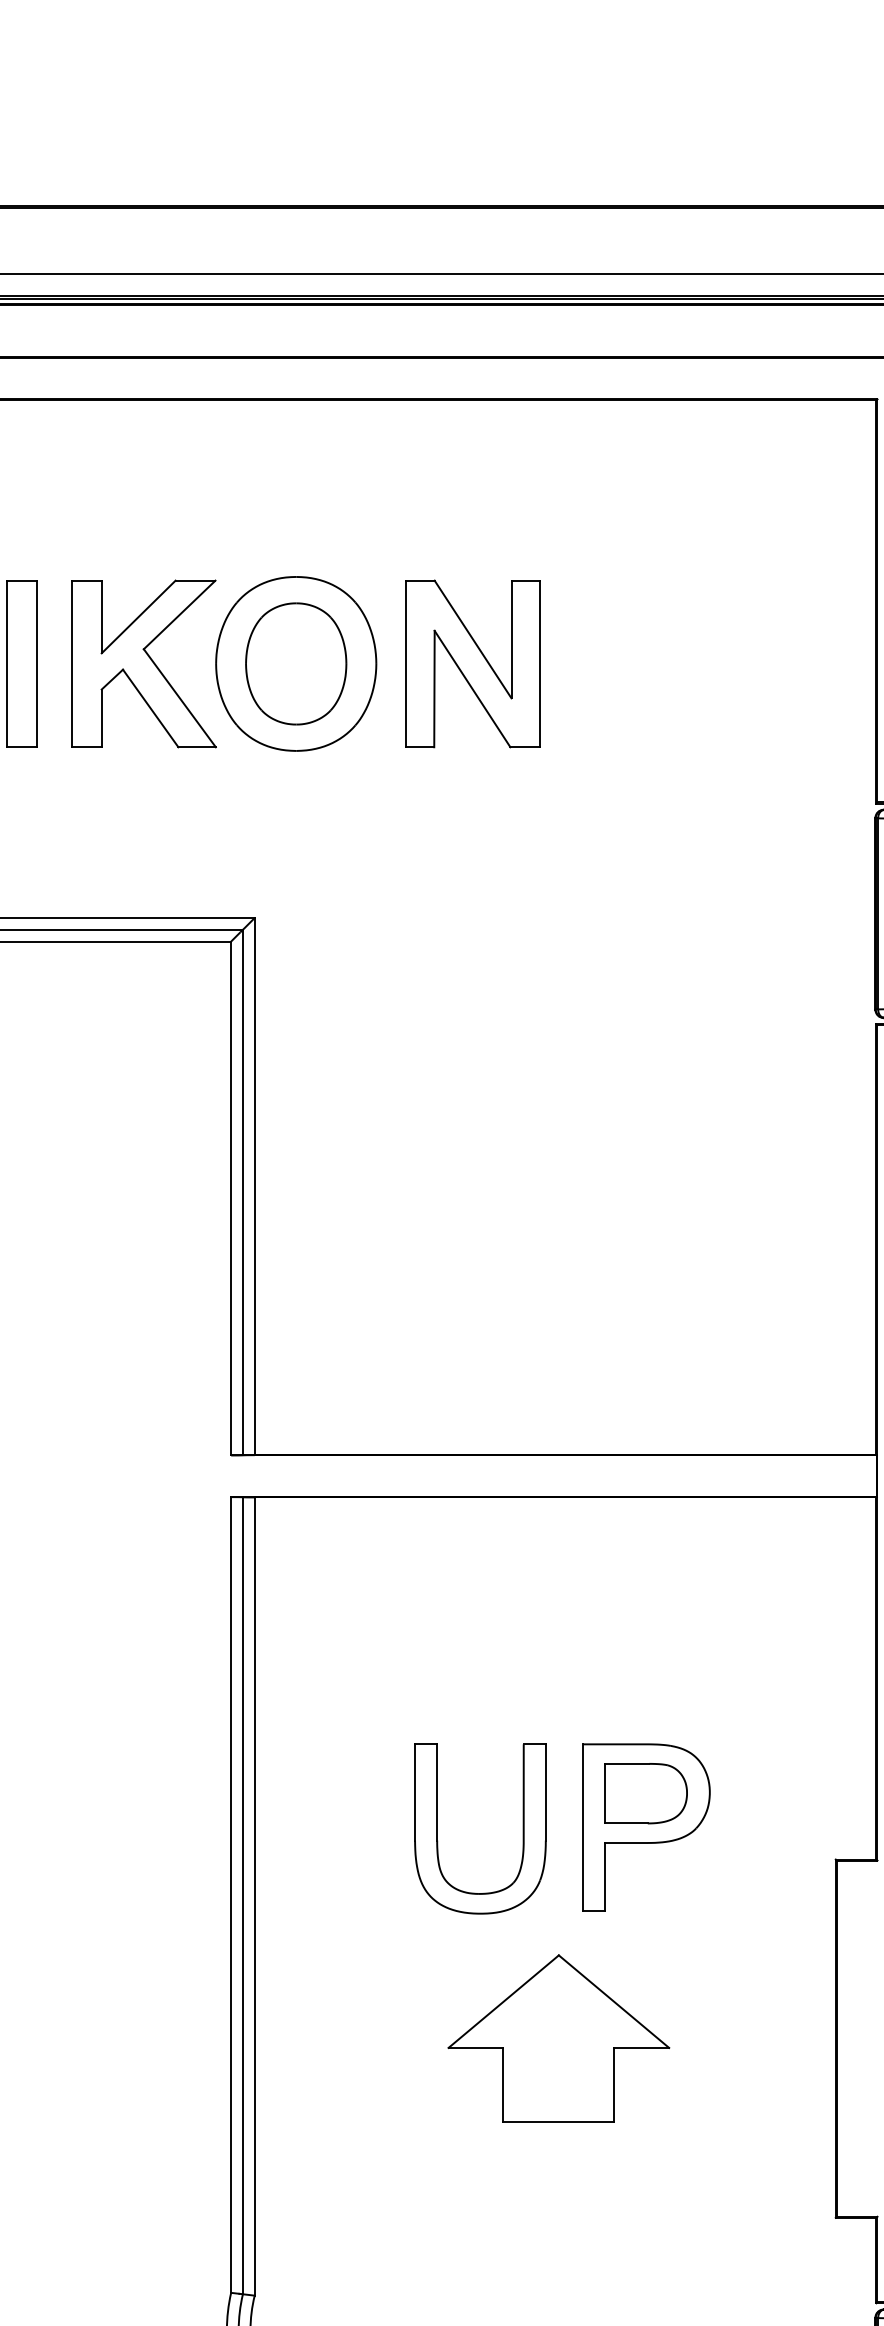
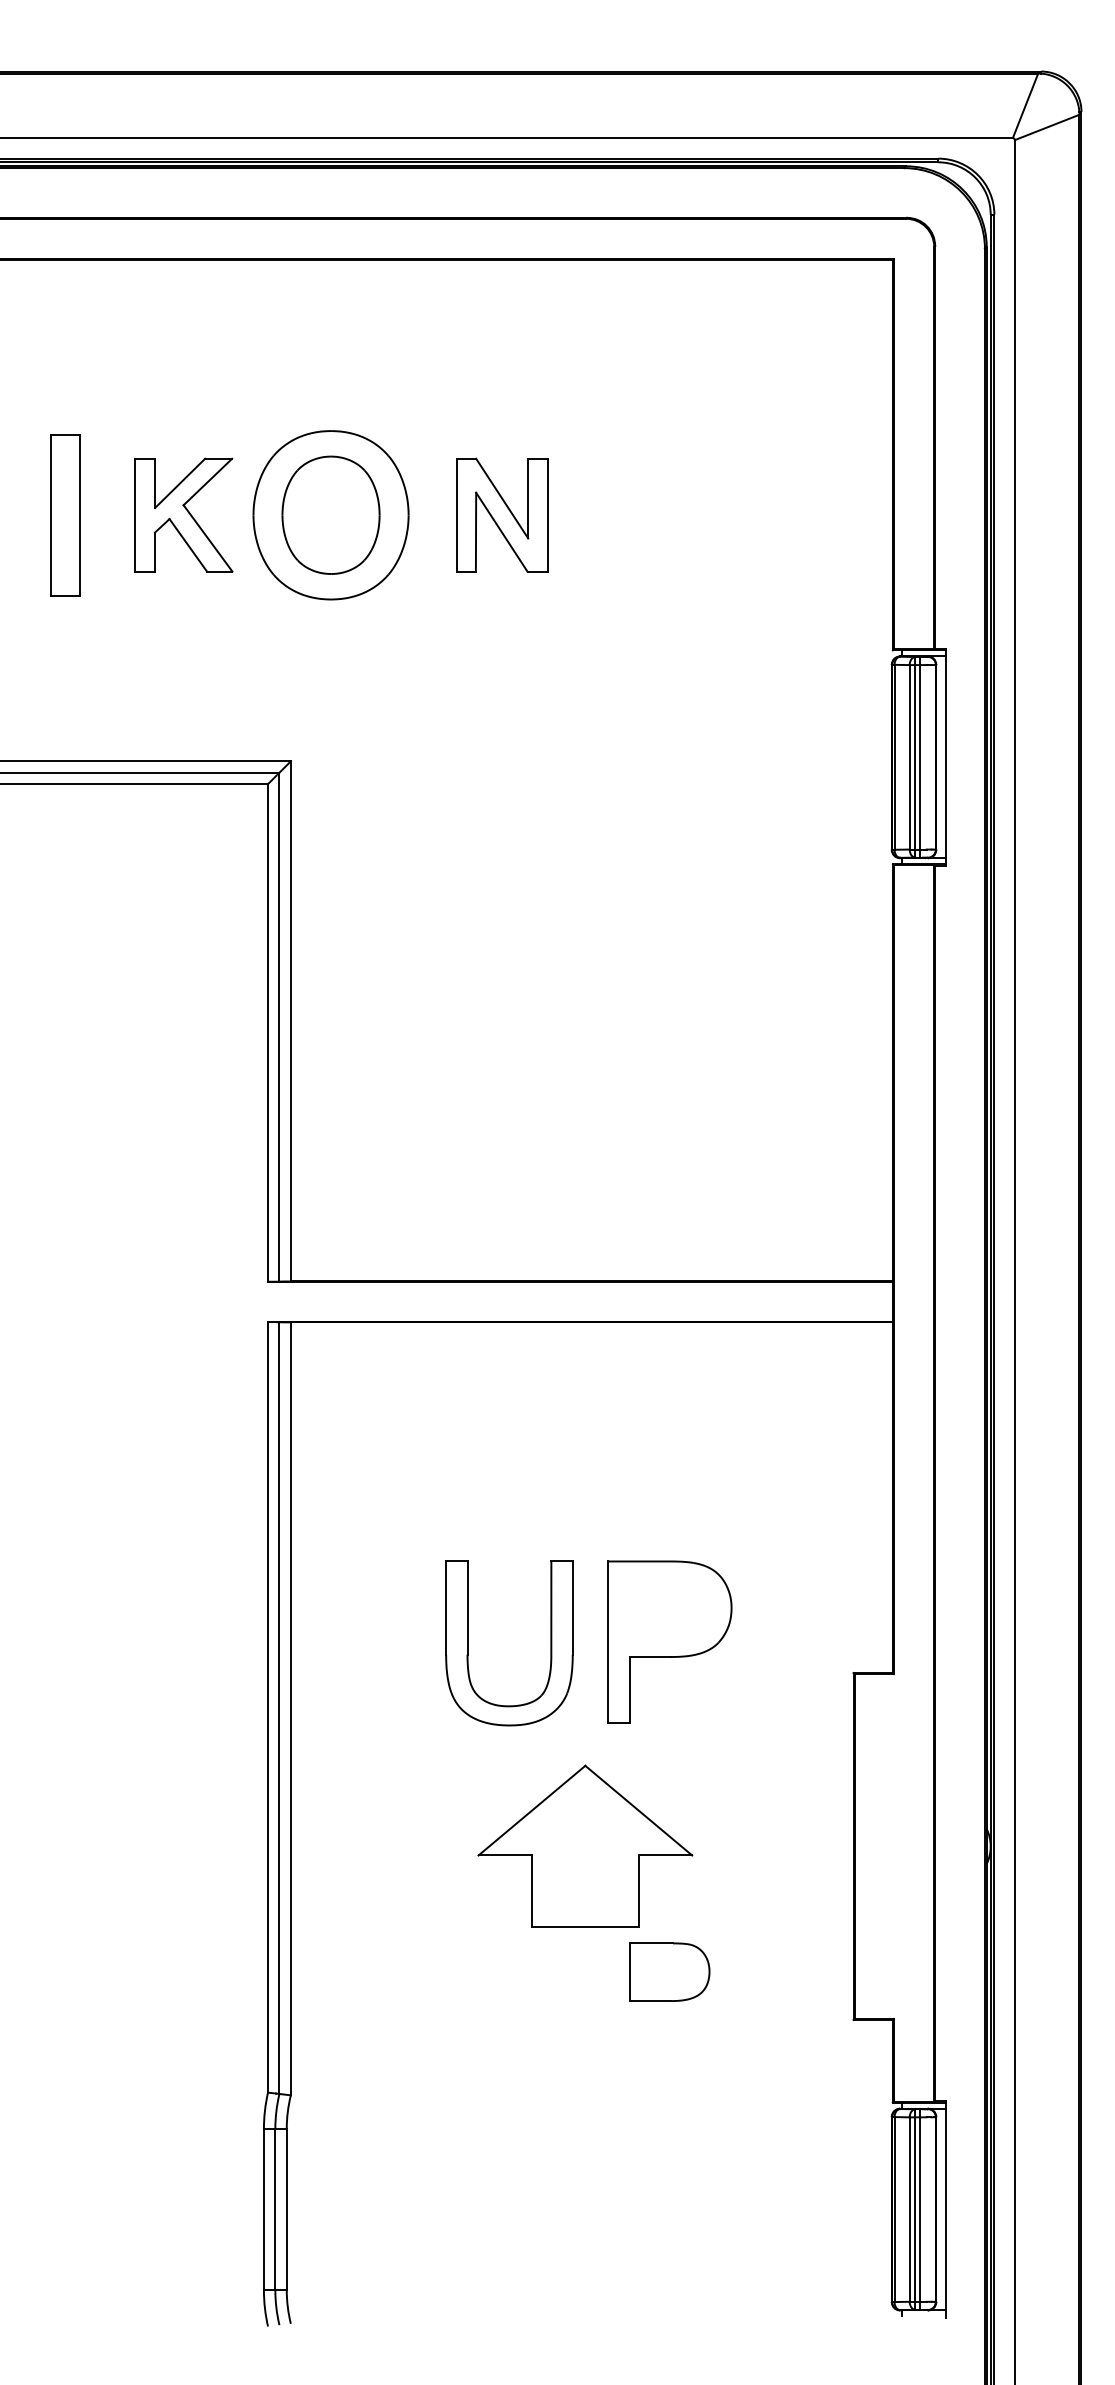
part: (143, 663) -> (183, 514), size x0.7
part: (472, 663) -> (501, 514), size x0.7
part: (645, 1792) -> (669, 1971), moved

